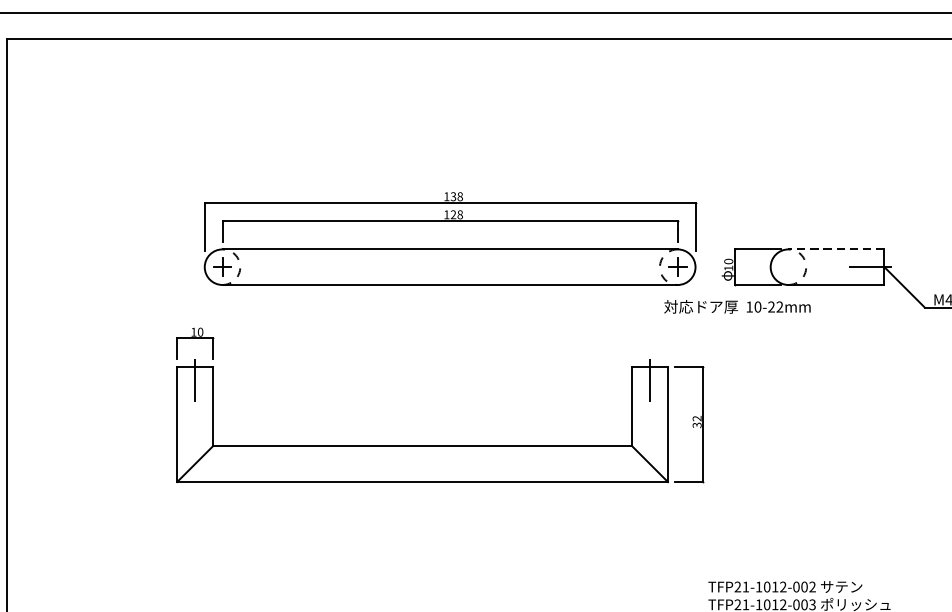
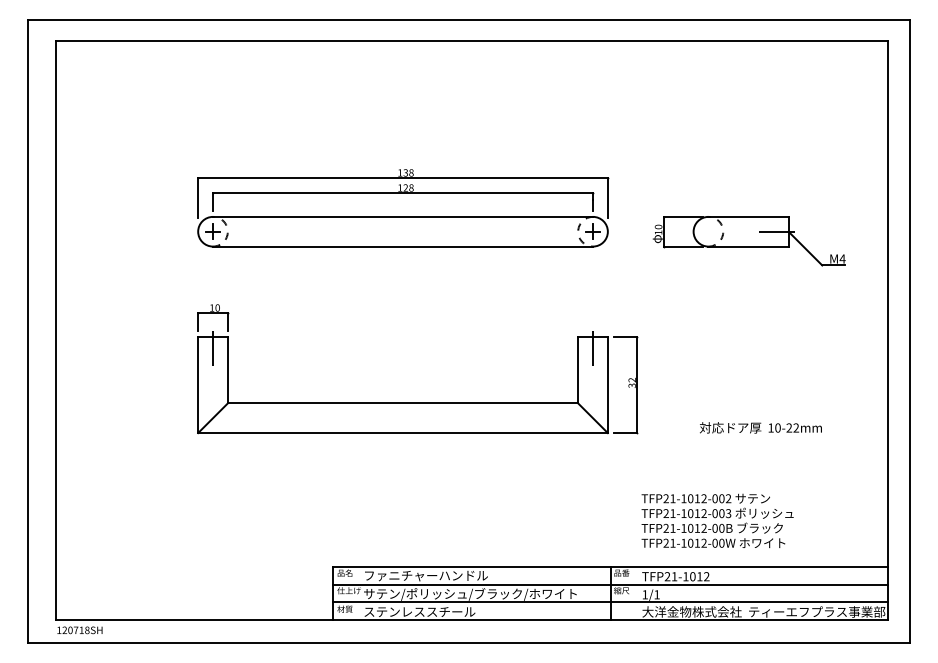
part: (450, 248) -> (403, 216), moved
line: (836, 248) -> (748, 216), dashed -> solid
text: (737, 306) -> (760, 427), moved
part: (439, 445) -> (417, 402), moved

